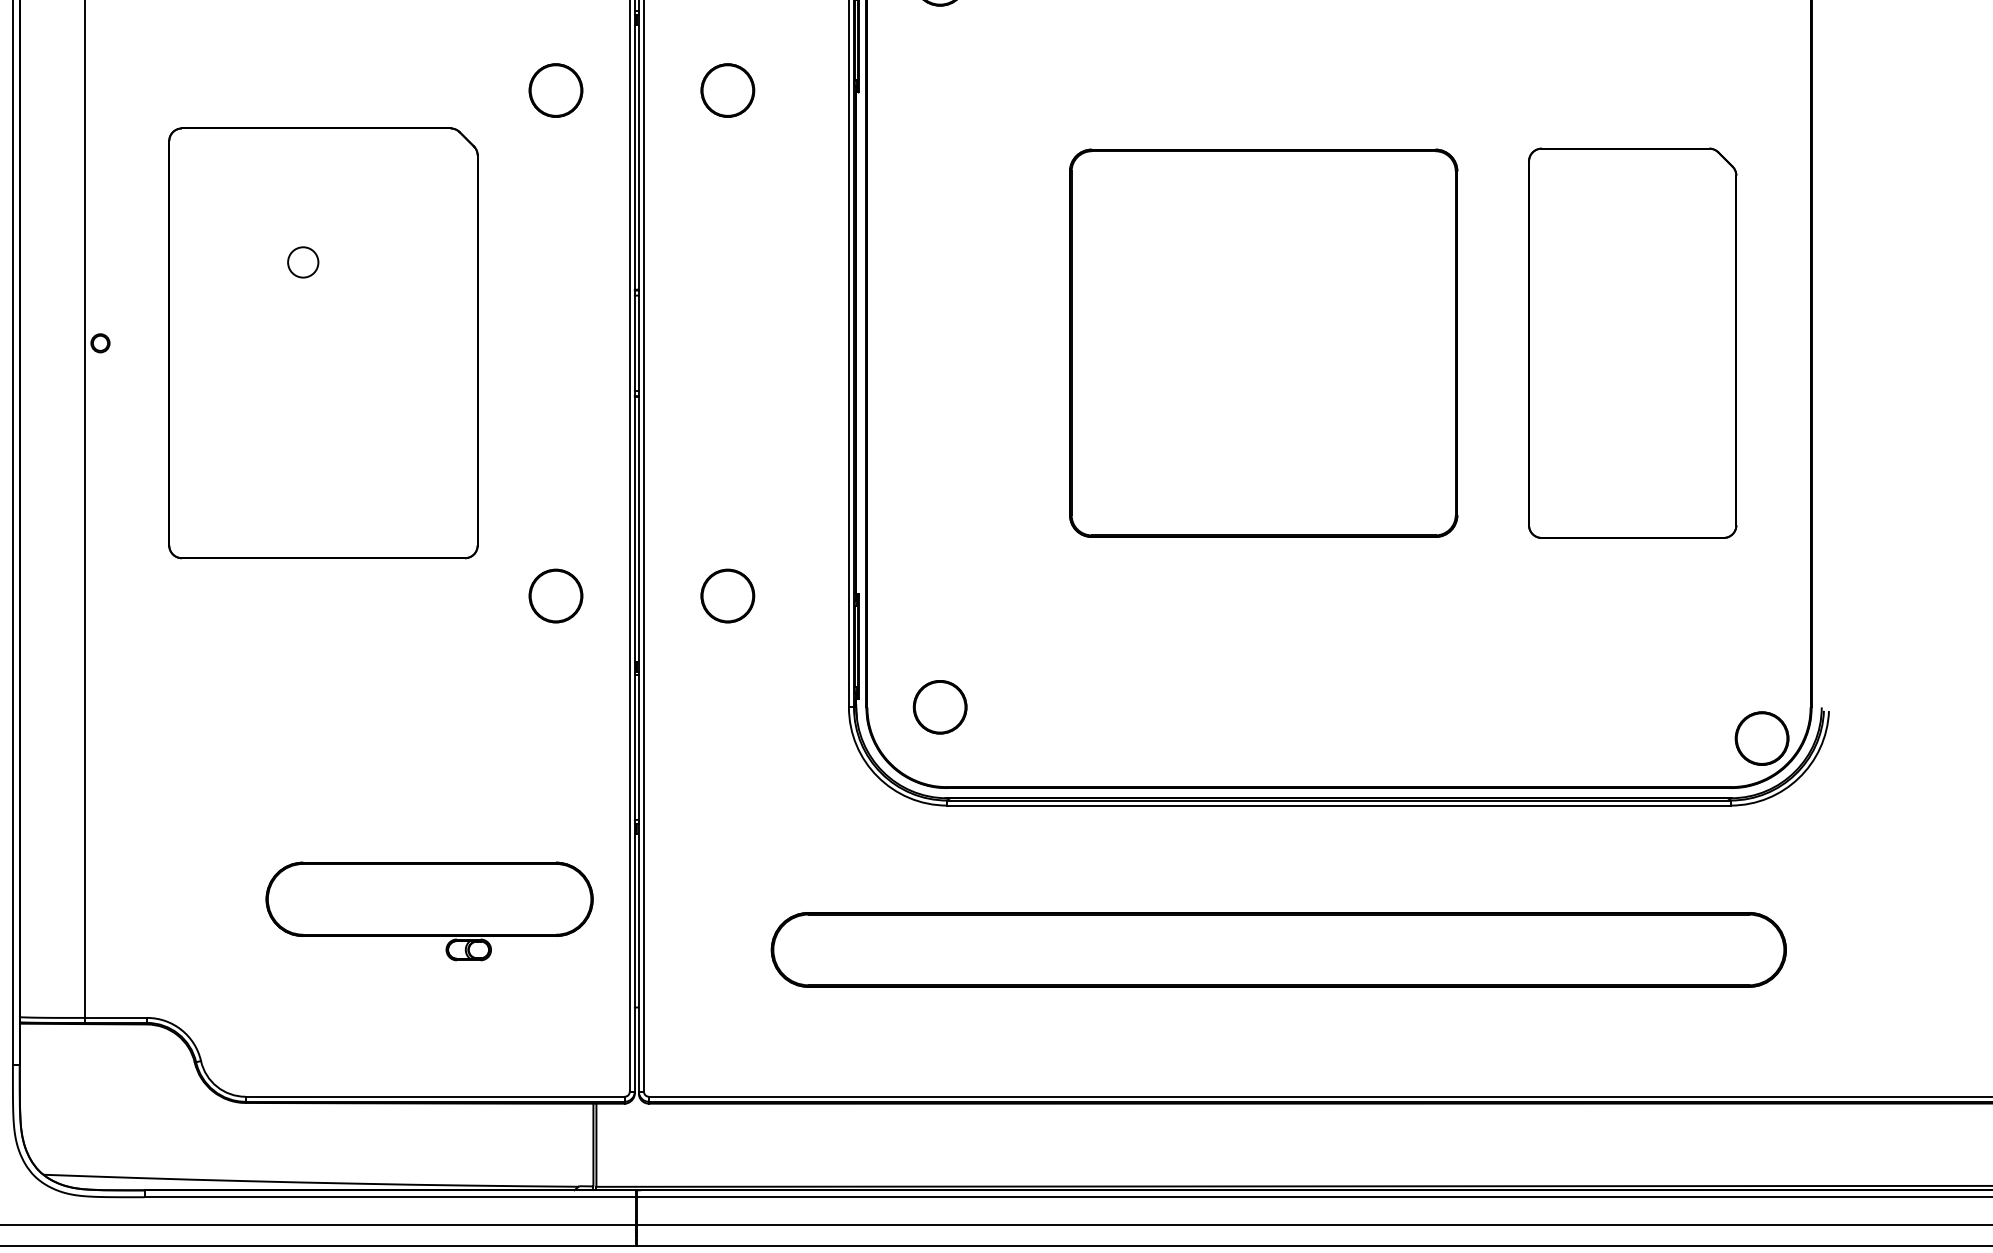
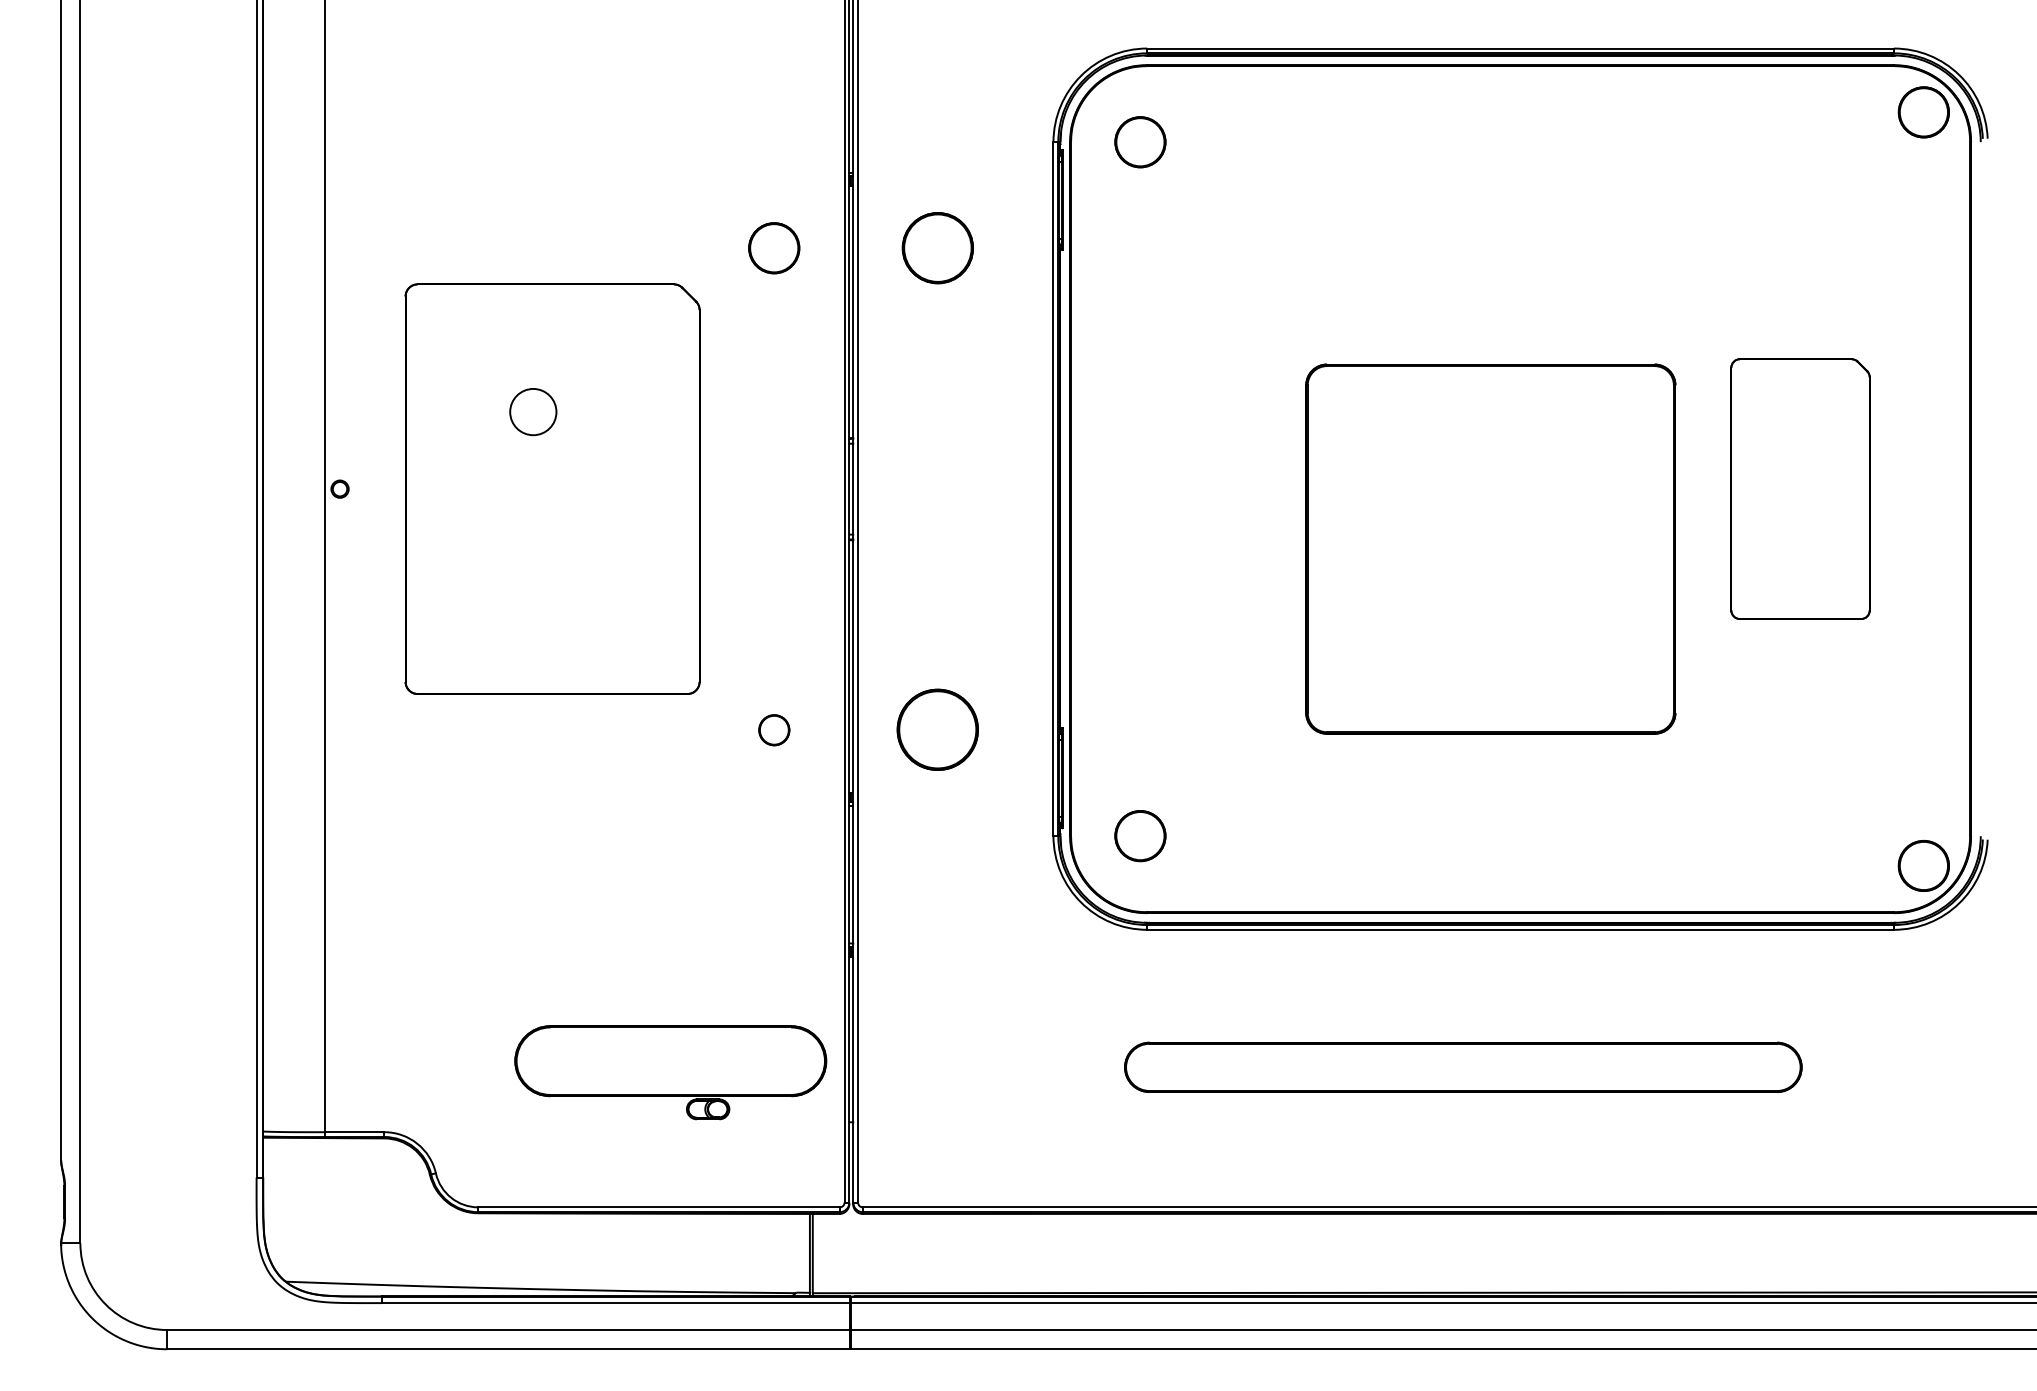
part: (728, 90) -> (938, 248), size x1.4
circle: (302, 261) -> (532, 411), size x1.6
part: (1263, 342) -> (1490, 548), moved
part: (1632, 342) -> (1800, 488), size x0.7
part: (556, 596) -> (774, 730), size x0.6
part: (728, 596) -> (938, 730), size x1.6
part: (429, 911) -> (670, 1072), moved
part: (1279, 950) -> (1463, 1067), size x0.7

